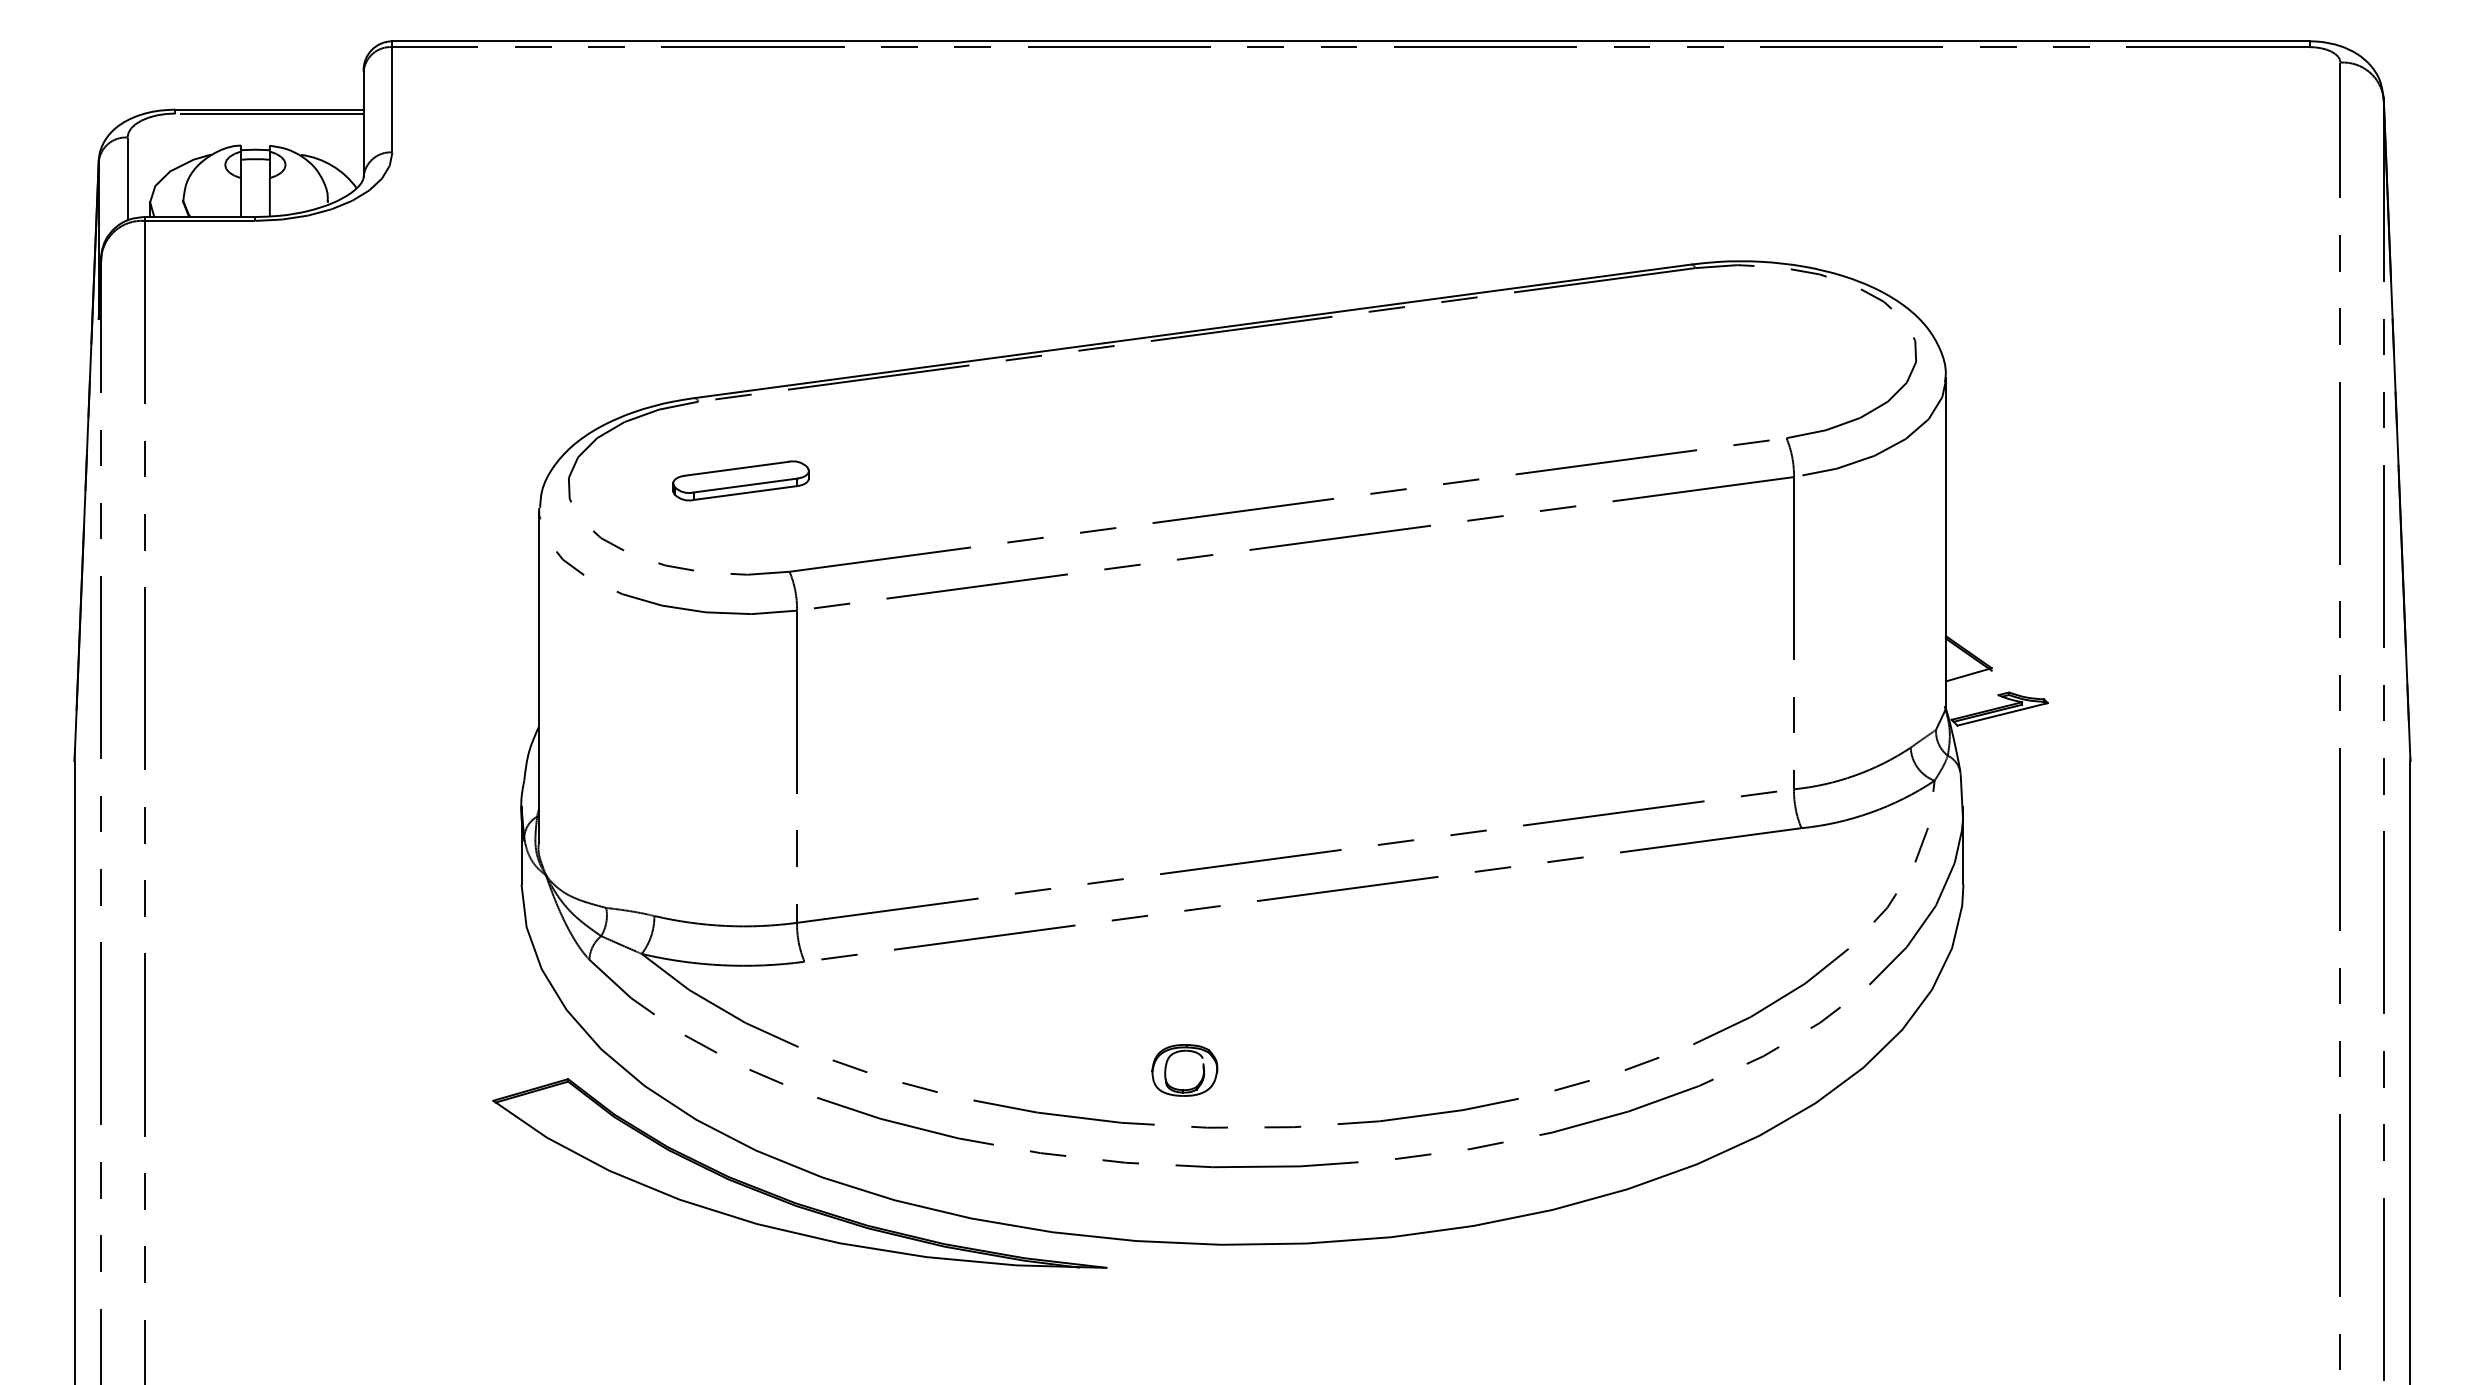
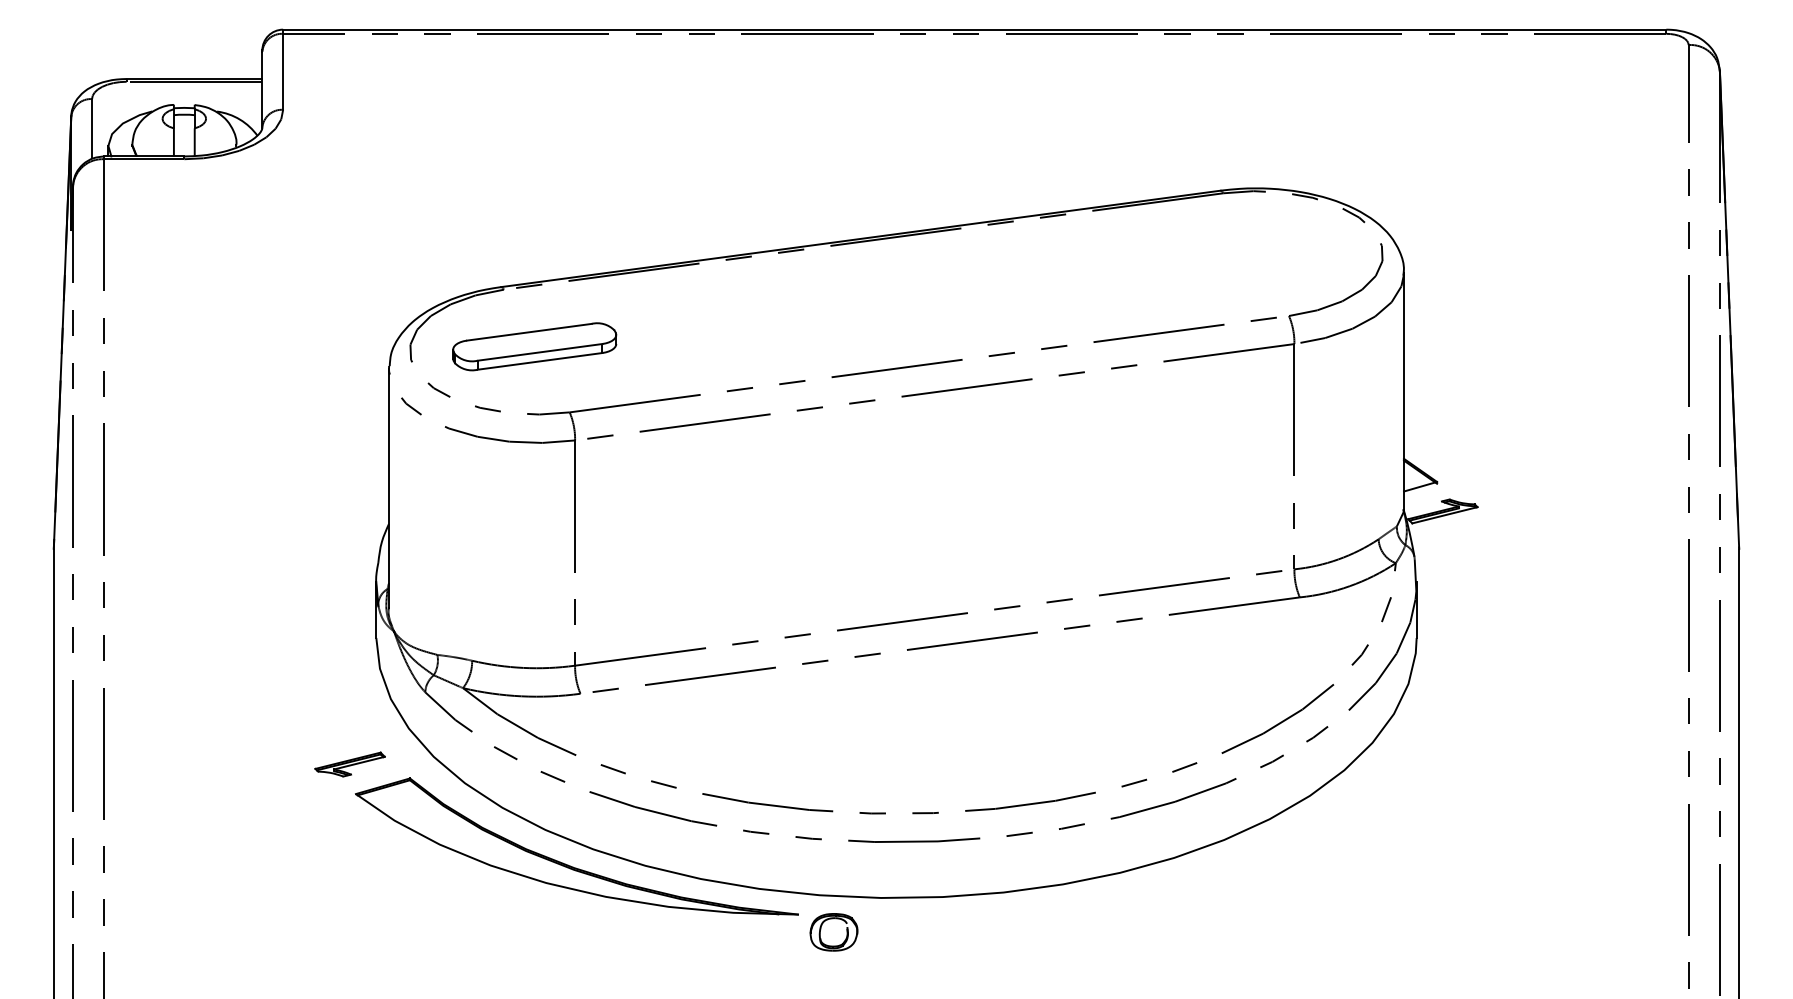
part: (740, 480) -> (534, 346), size x1.67
part: (485, 1059) -> (350, 764), added
part: (1184, 1070) -> (833, 932), moved

